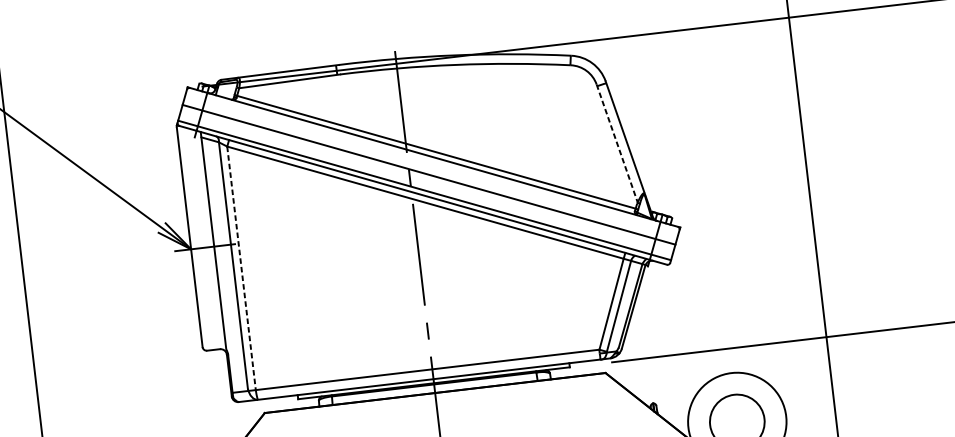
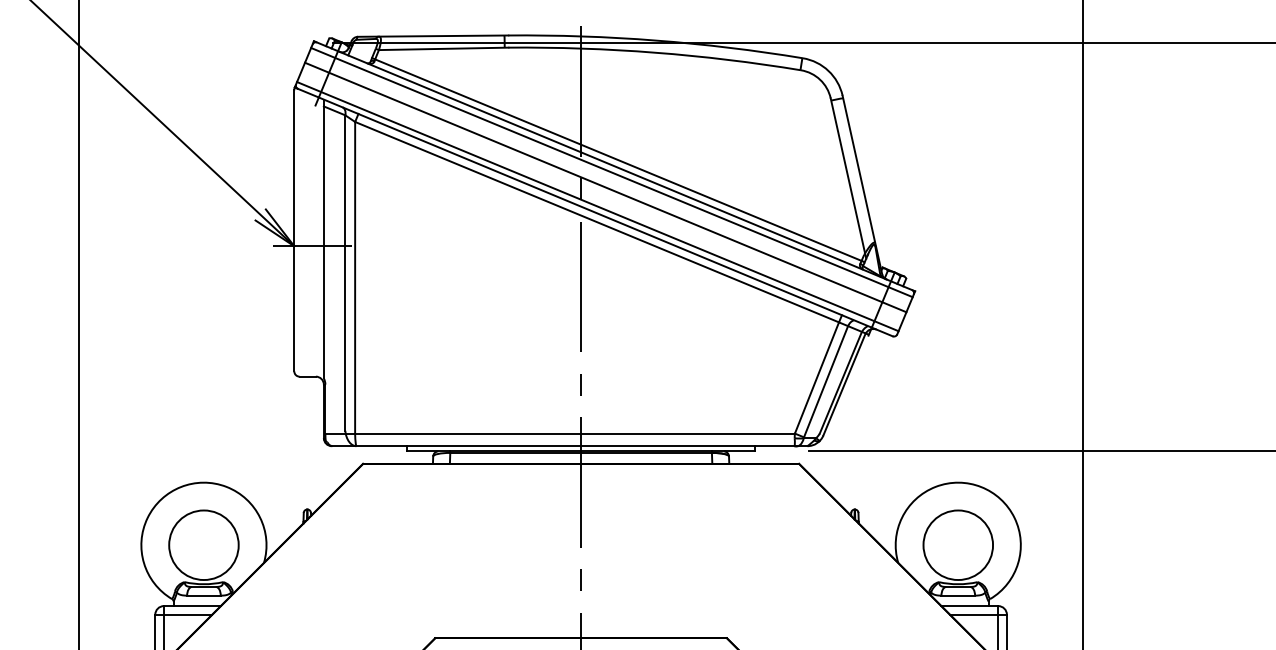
line: (617, 146) -> (848, 179), dashed -> solid
line: (432, 162) -> (611, 172), added
line: (241, 268) -> (355, 277), dashed -> solid

